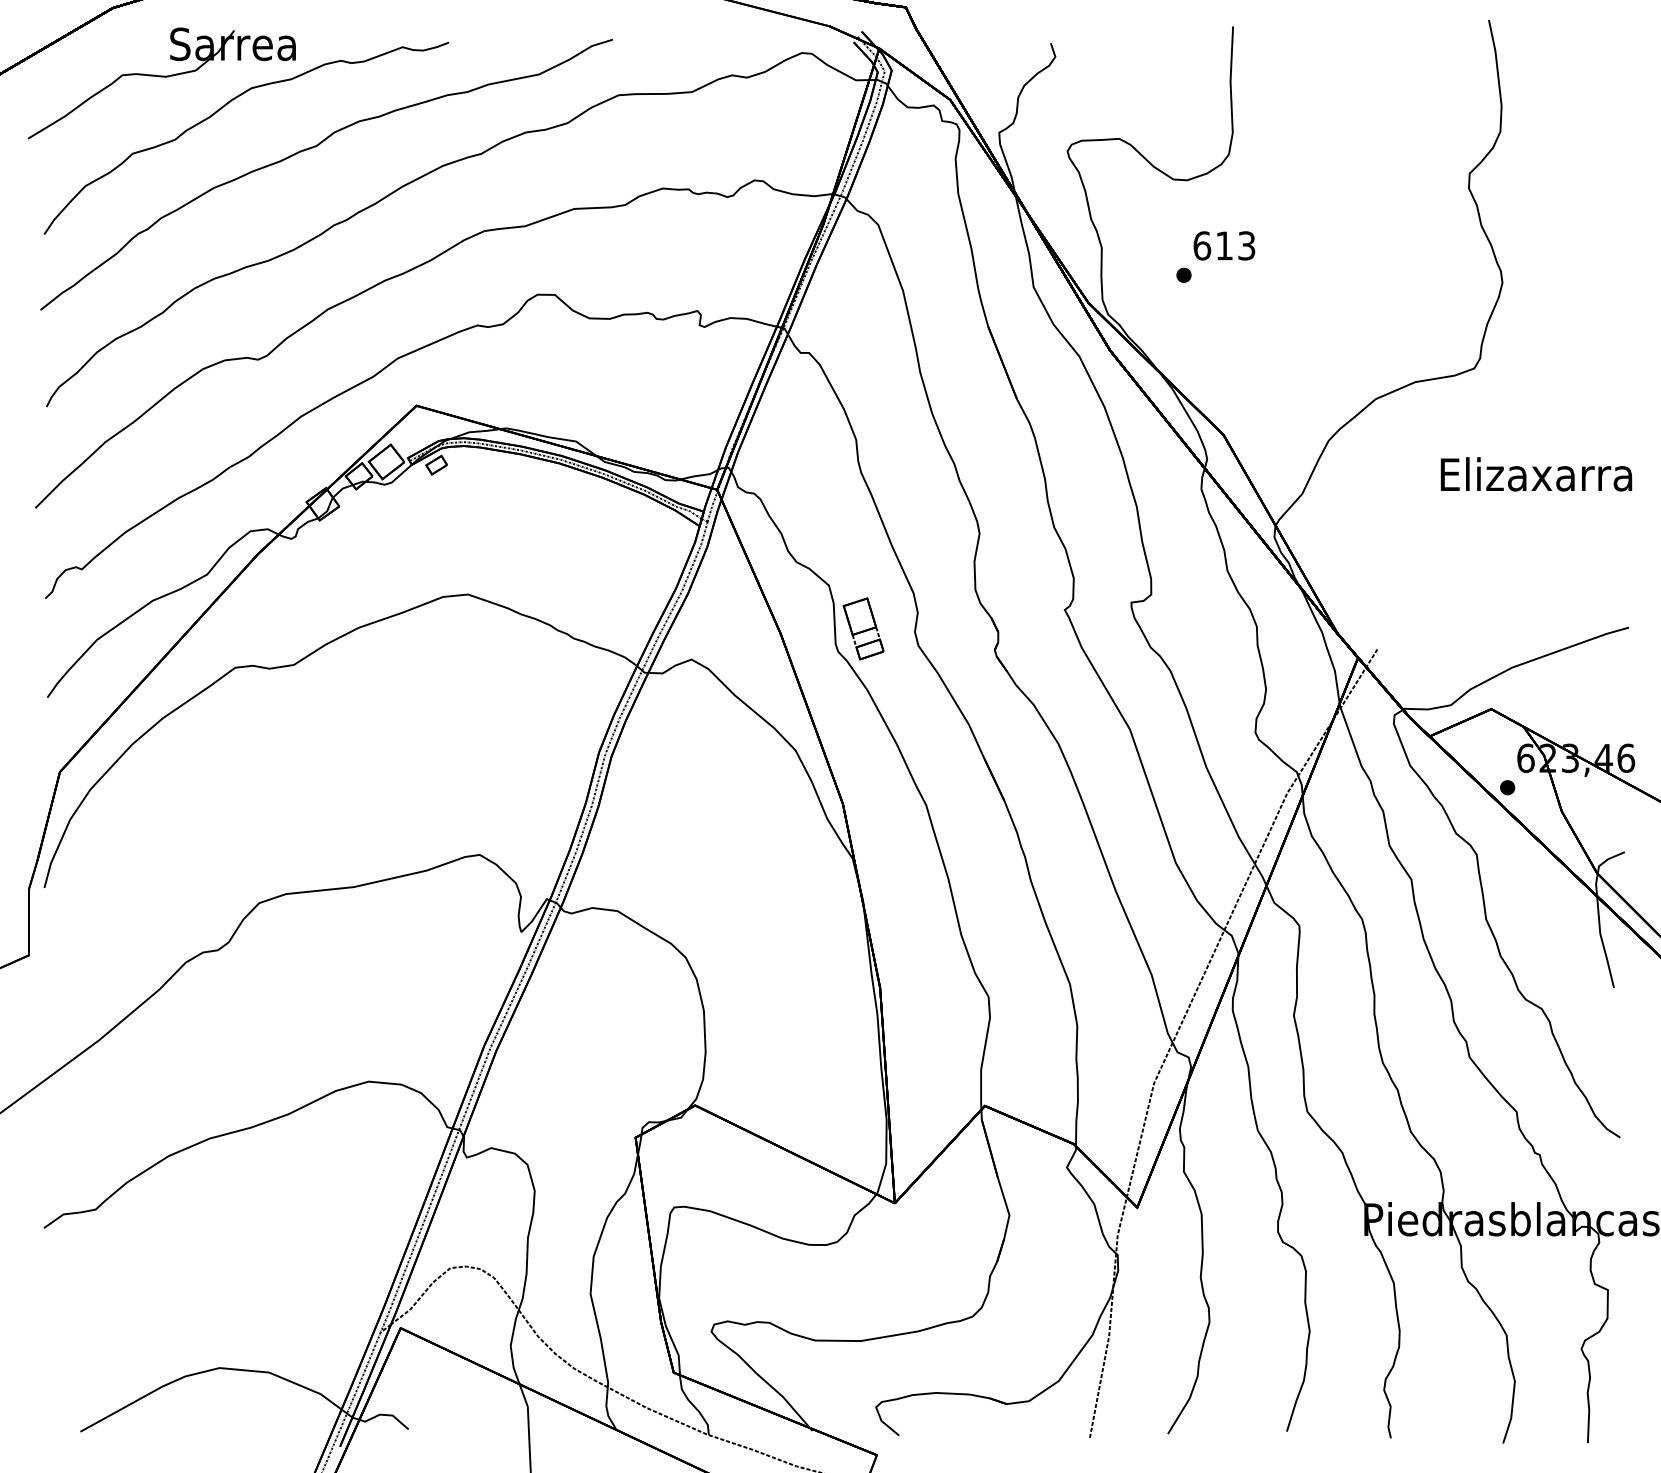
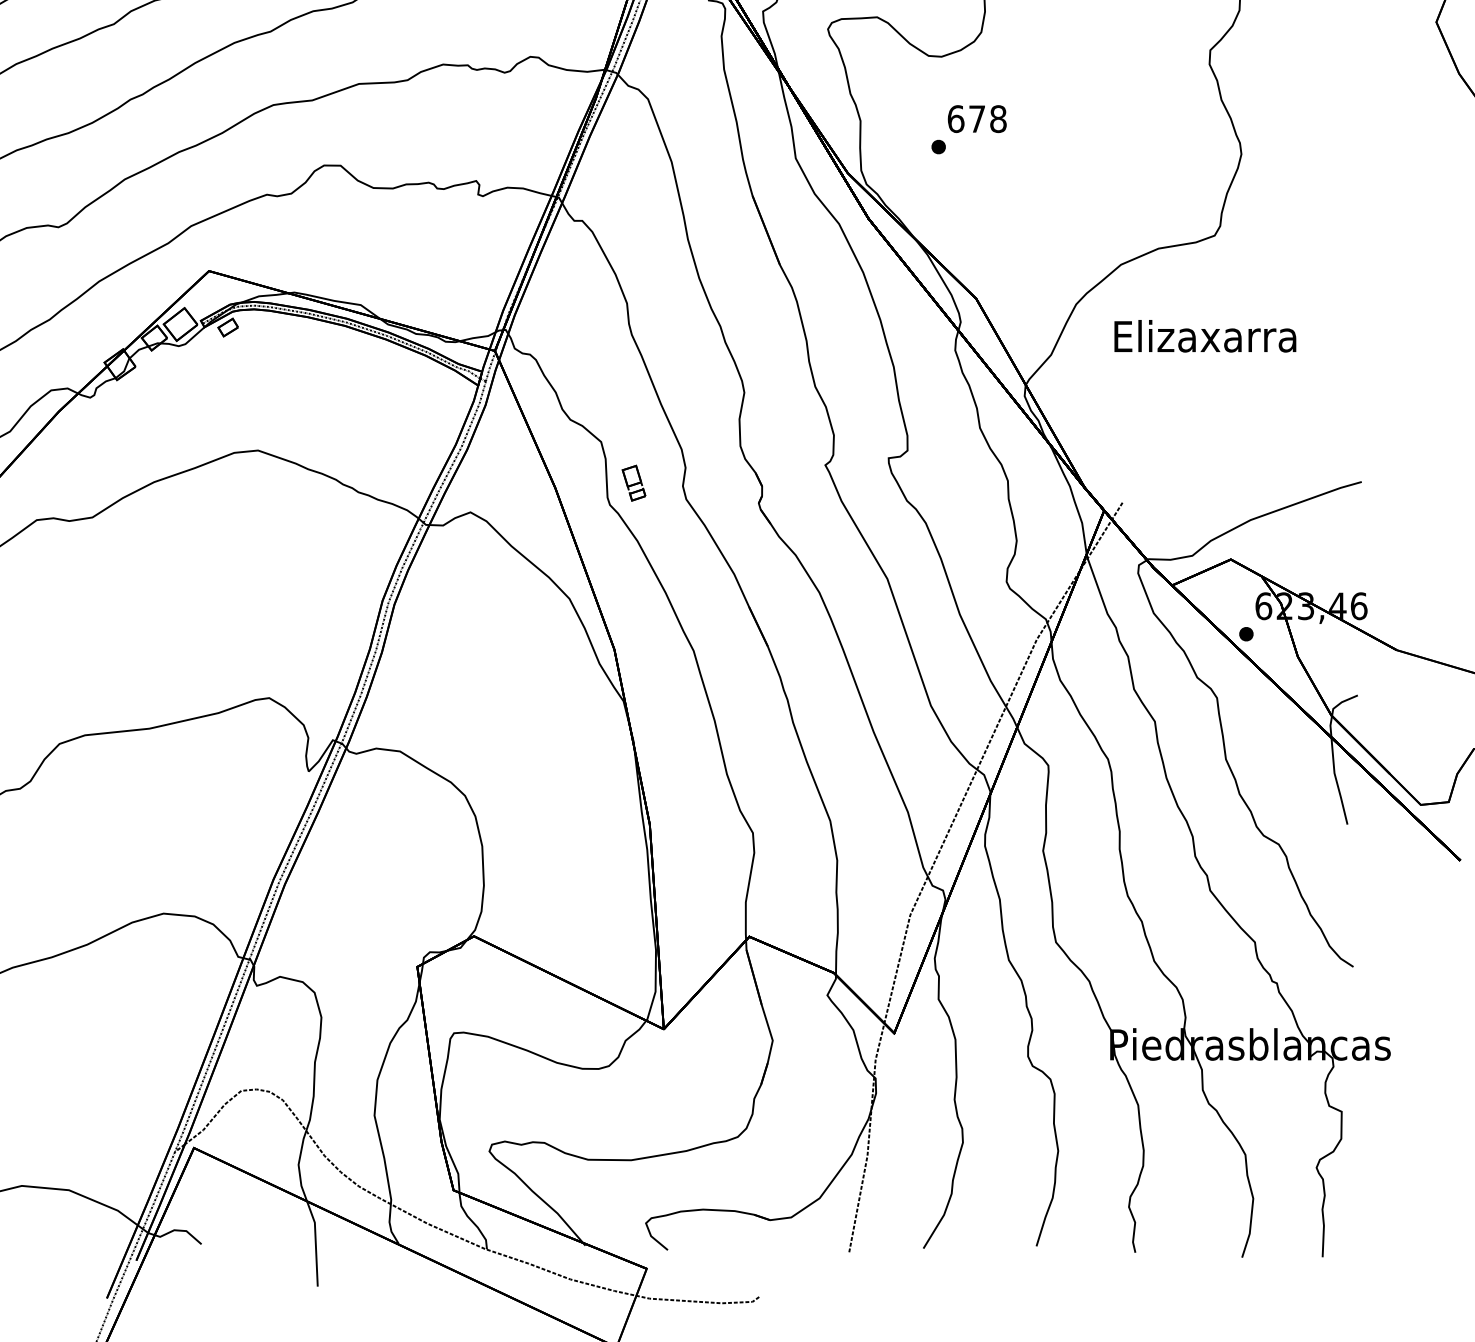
text: (1235, 245) -> (987, 118), 613 -> 678
text: (1536, 474) -> (1205, 336), moved
part: (863, 628) -> (633, 482), size x0.6

